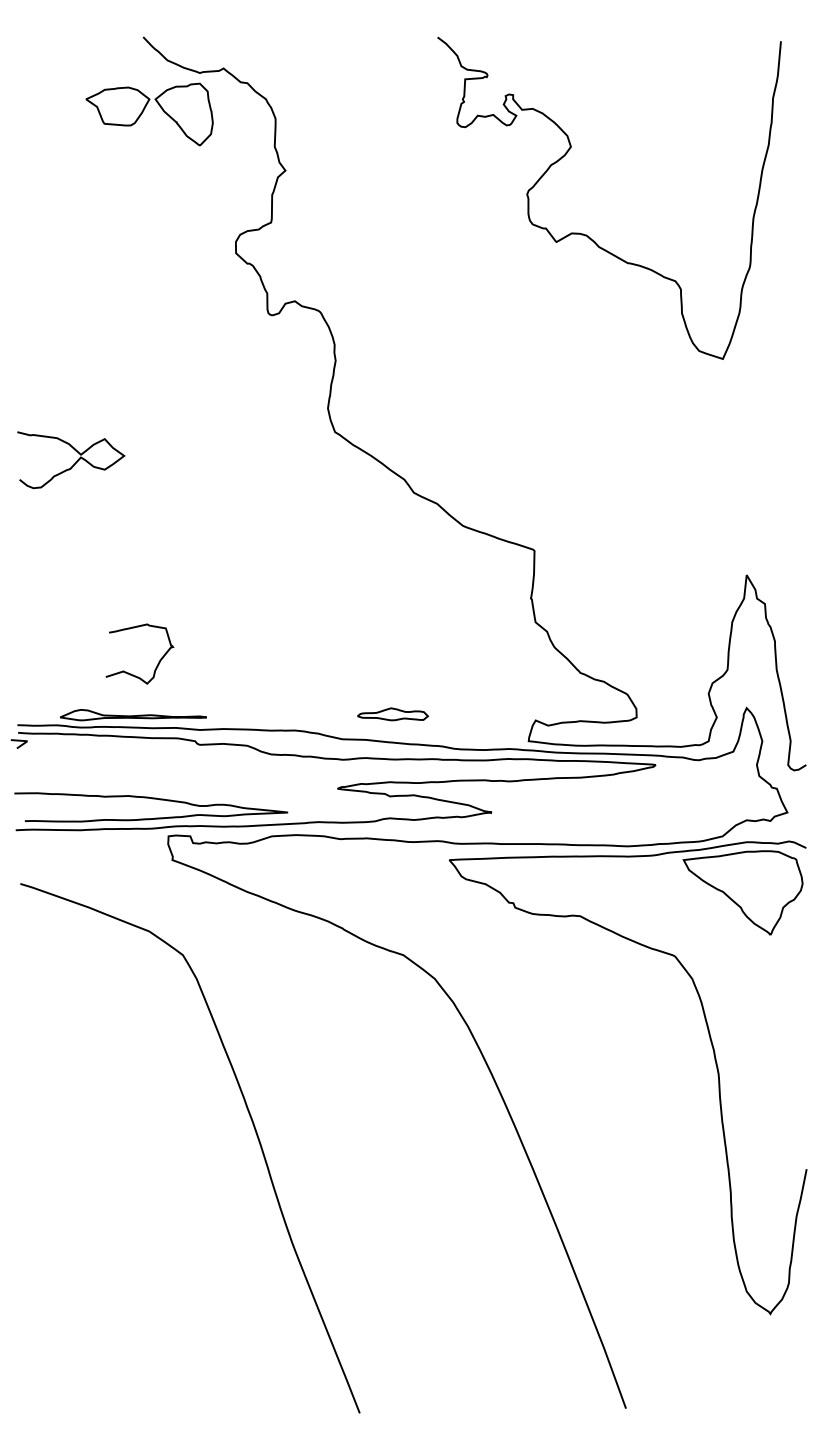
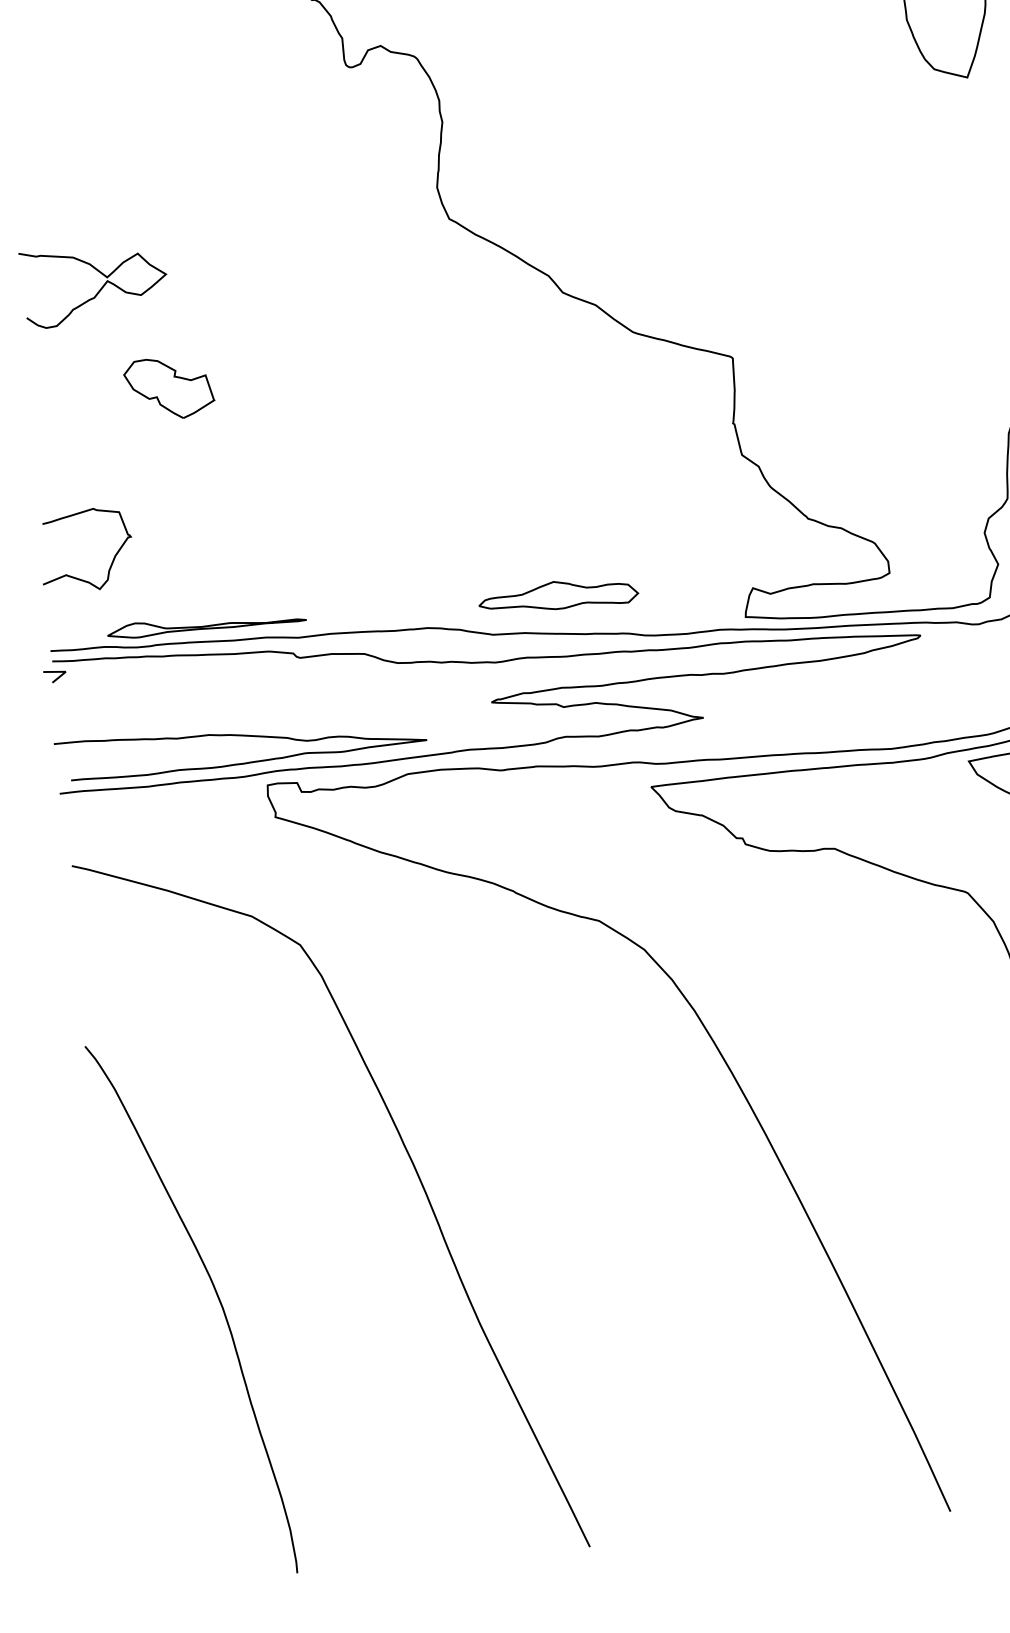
part: (119, 539) -> (168, 388), added
curve: (157, 663) -> (111, 560), moved
part: (392, 714) -> (558, 595), size x1.67
curve: (101, 1209) -> (217, 1298), added

